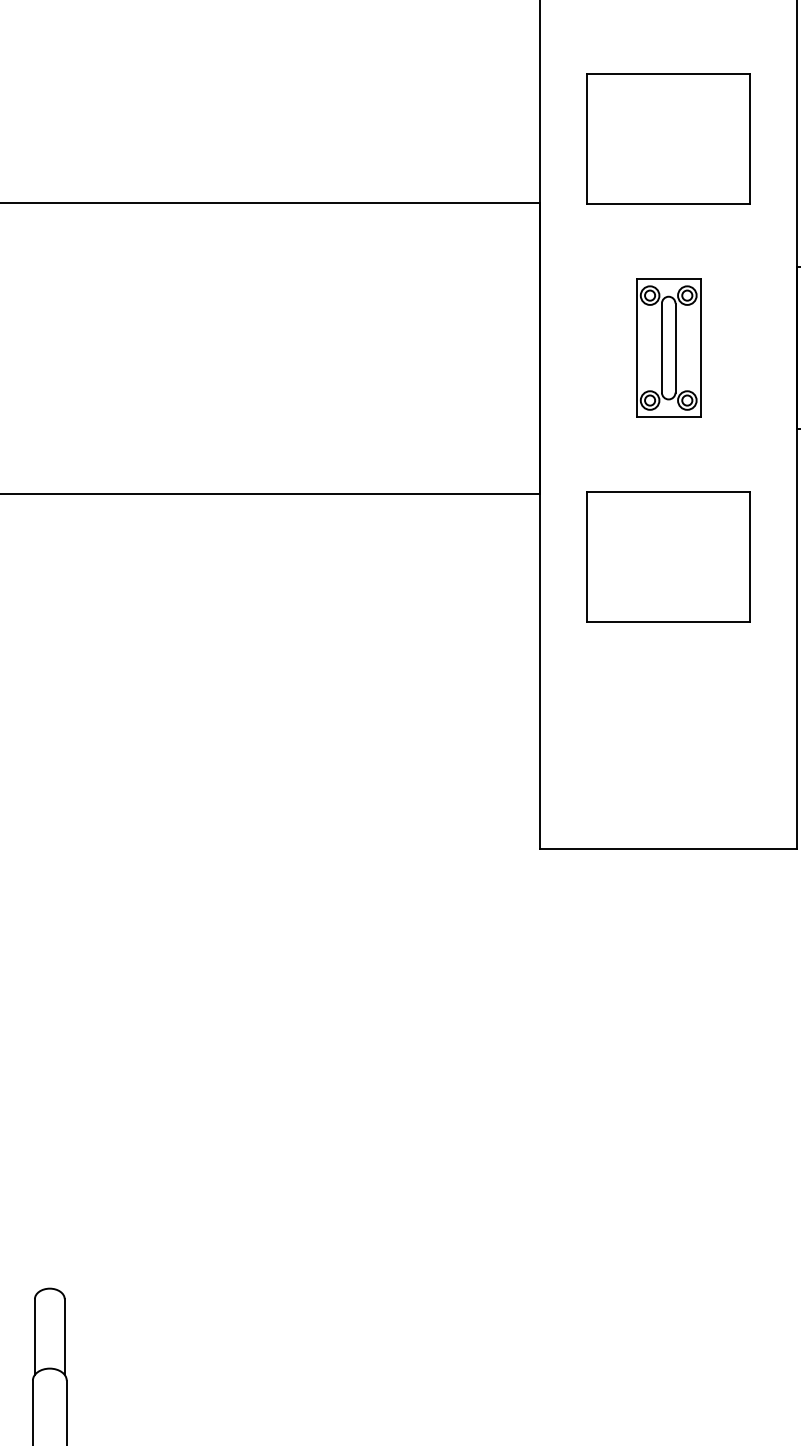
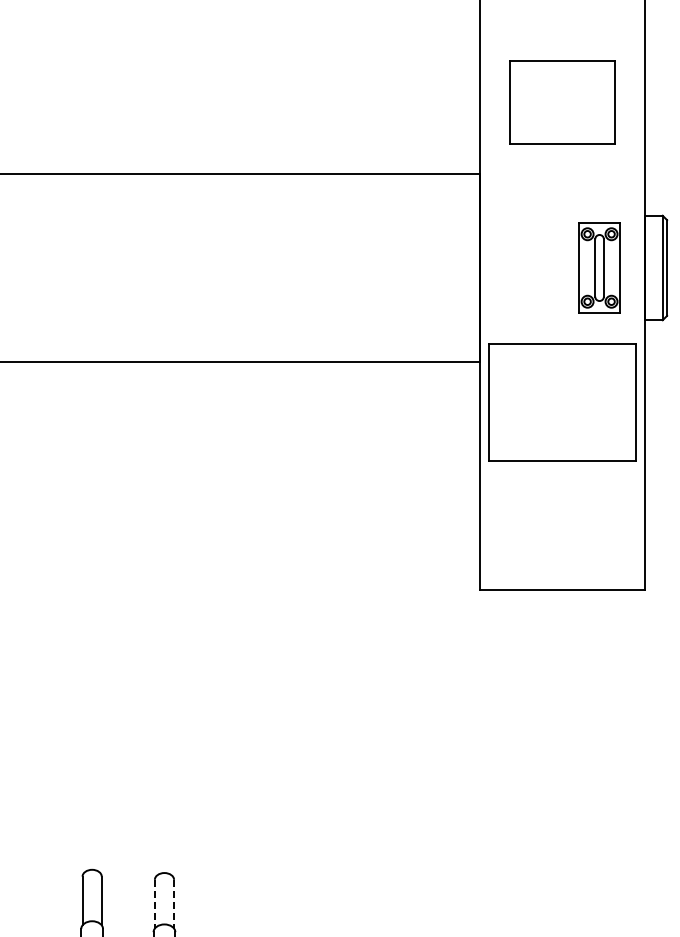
part: (668, 138) -> (562, 102), moved
part: (668, 347) -> (599, 267), moved
part: (668, 557) -> (562, 402), size x1.4
line: (34, 1337) -> (154, 904), solid -> dashed
line: (65, 1337) -> (174, 904), solid -> dashed

